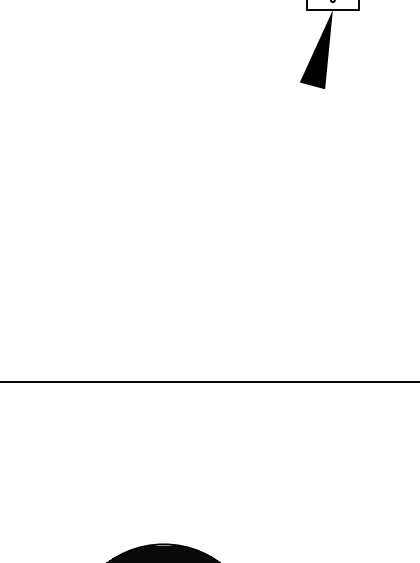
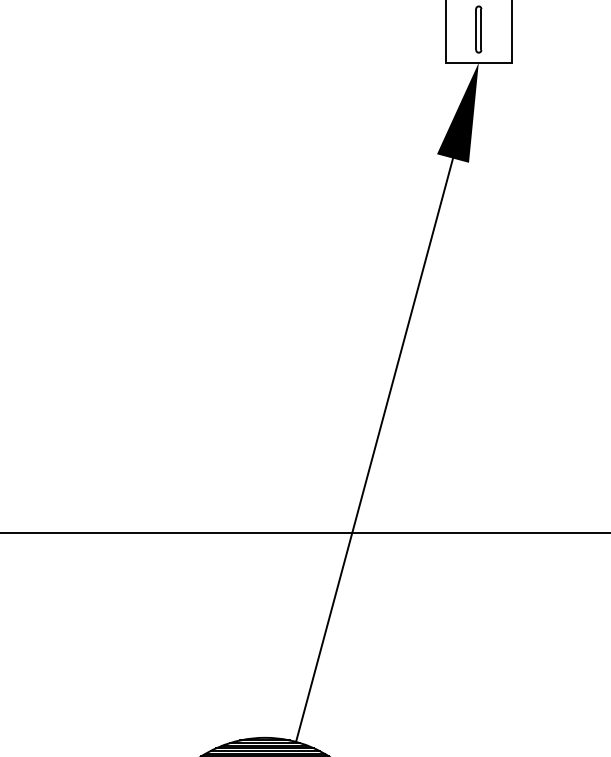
line: (250, 316) -> (374, 449), added

